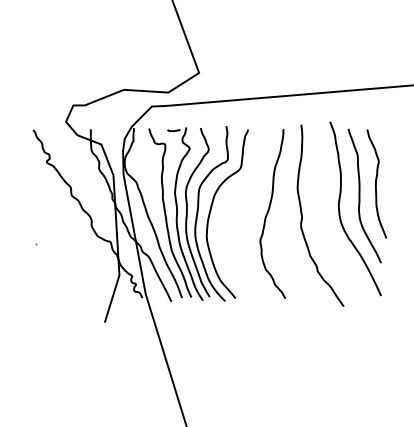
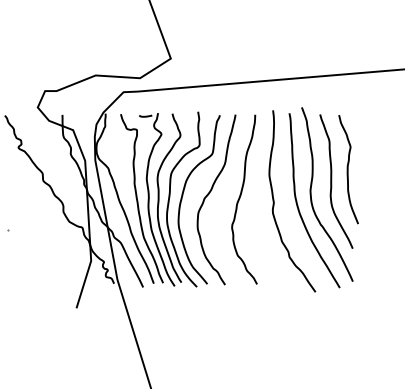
curve: (237, 209) -> (209, 195), added
curve: (326, 218) -> (298, 204), added

